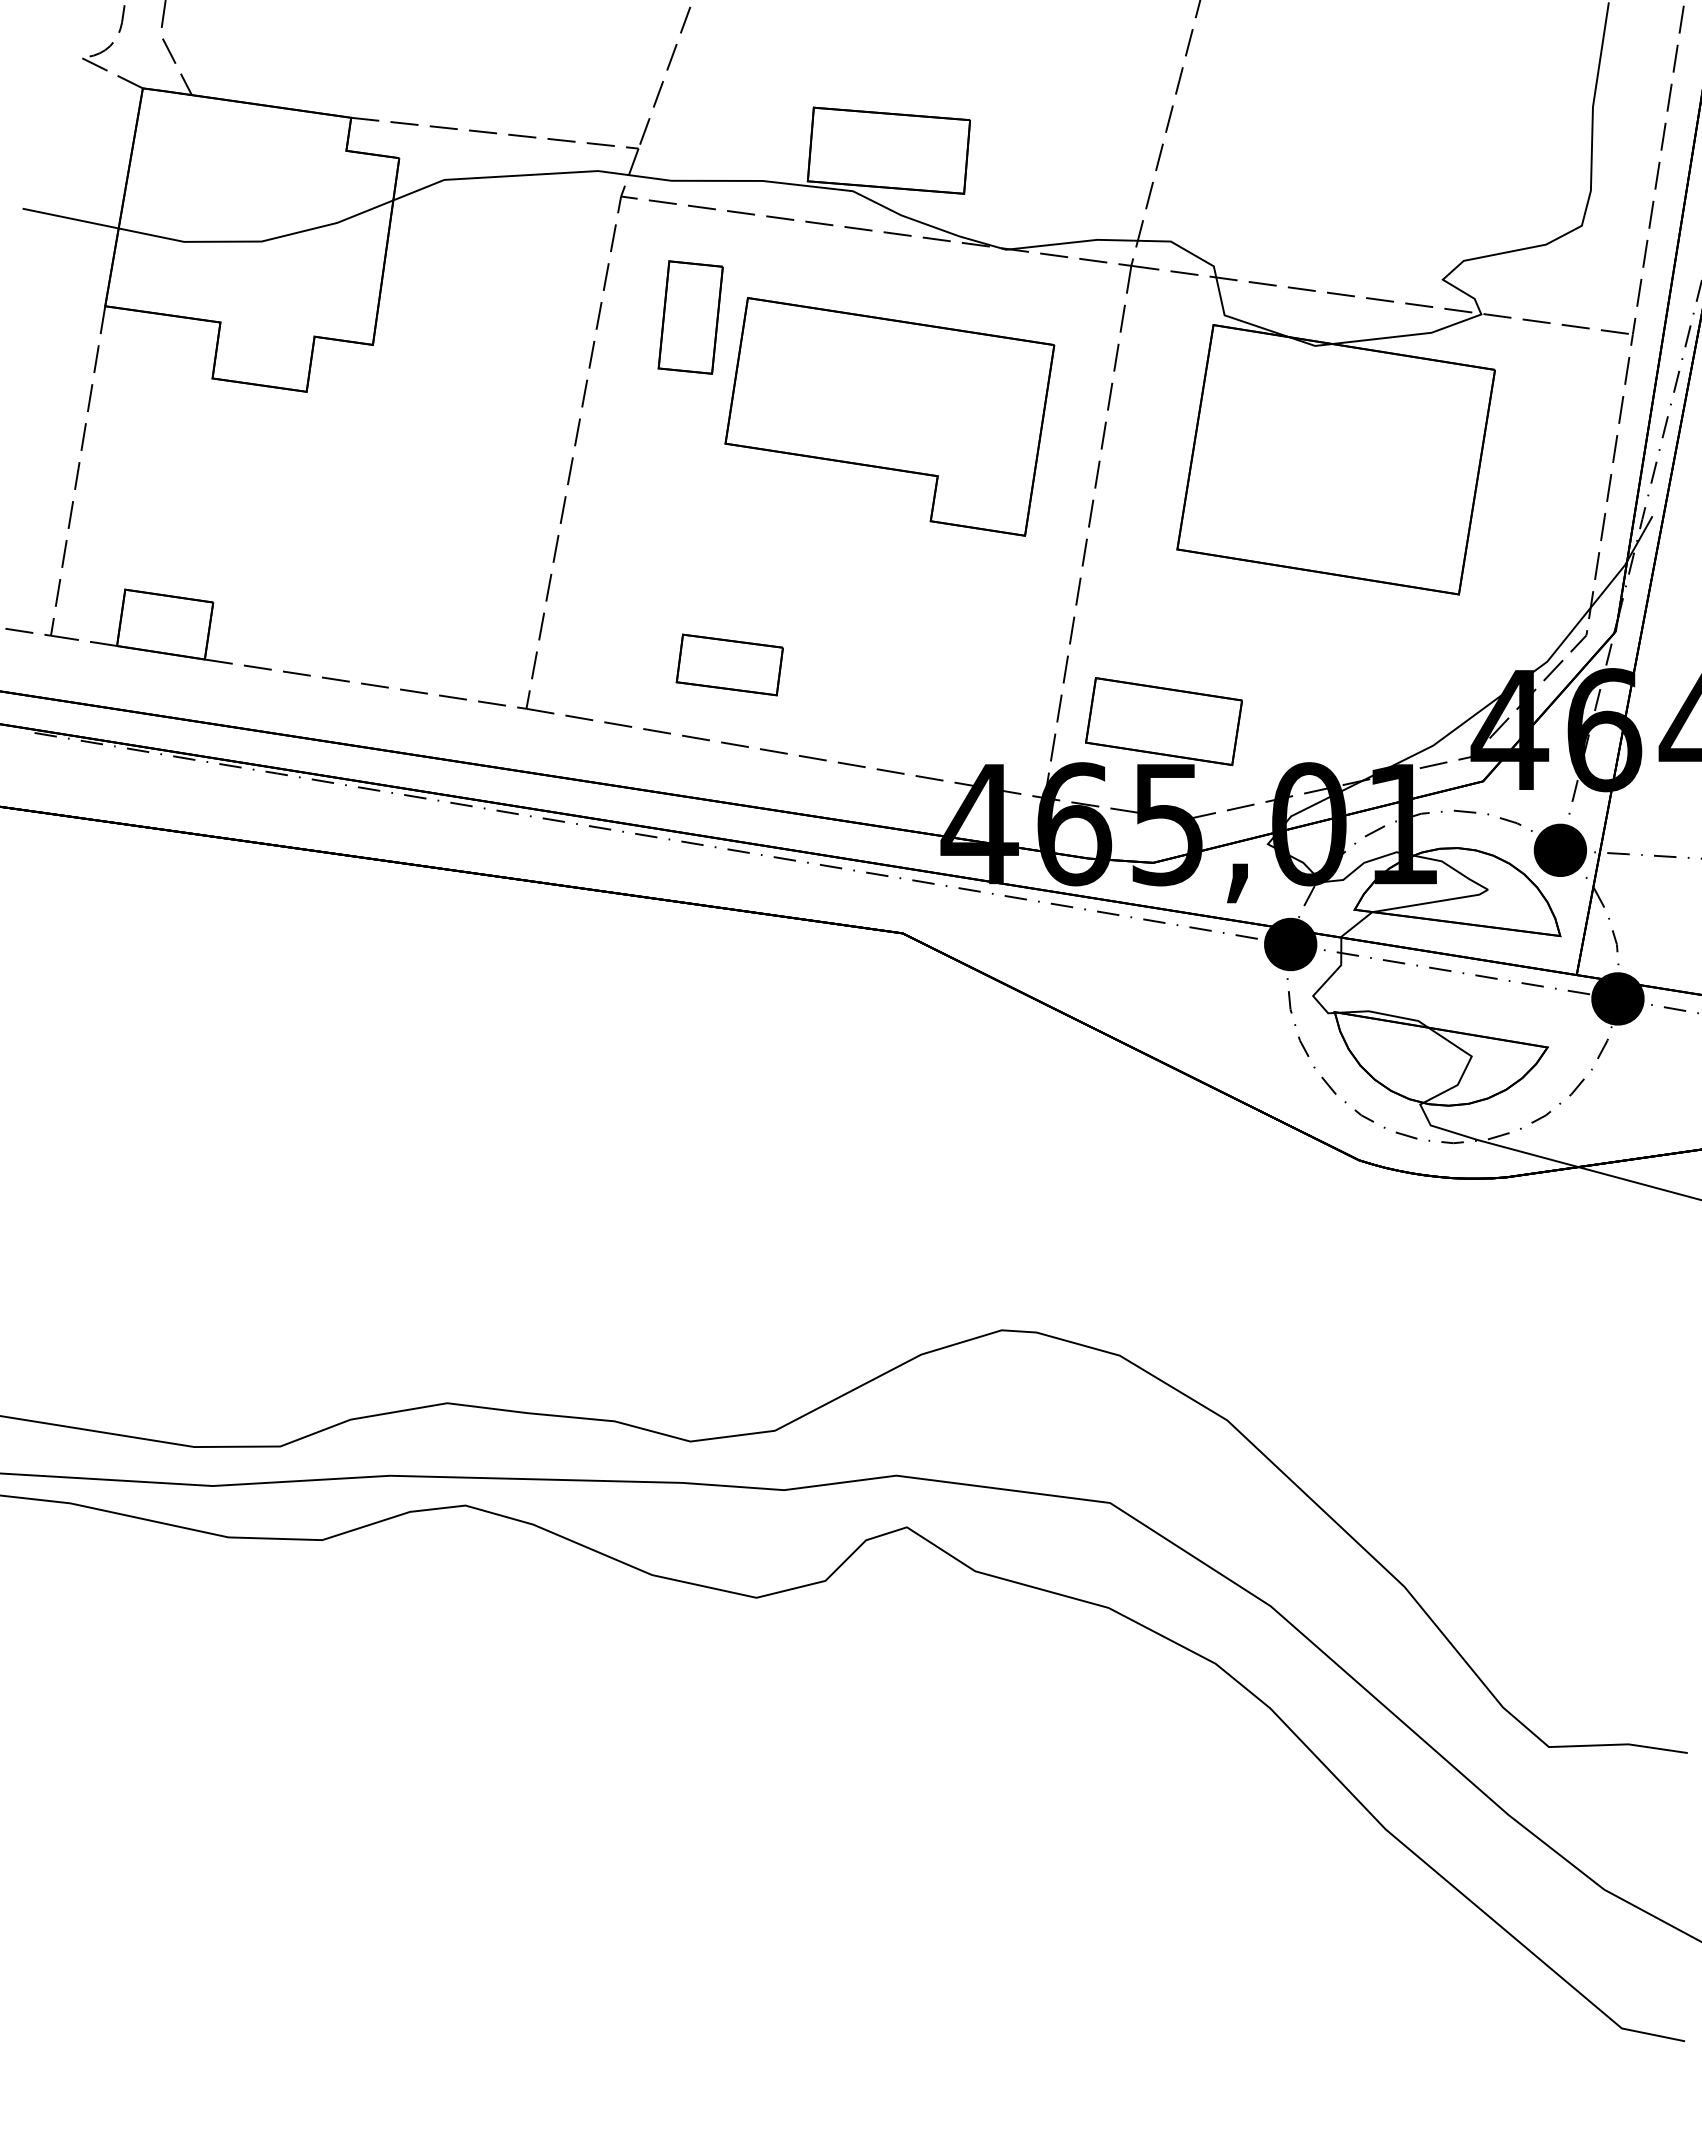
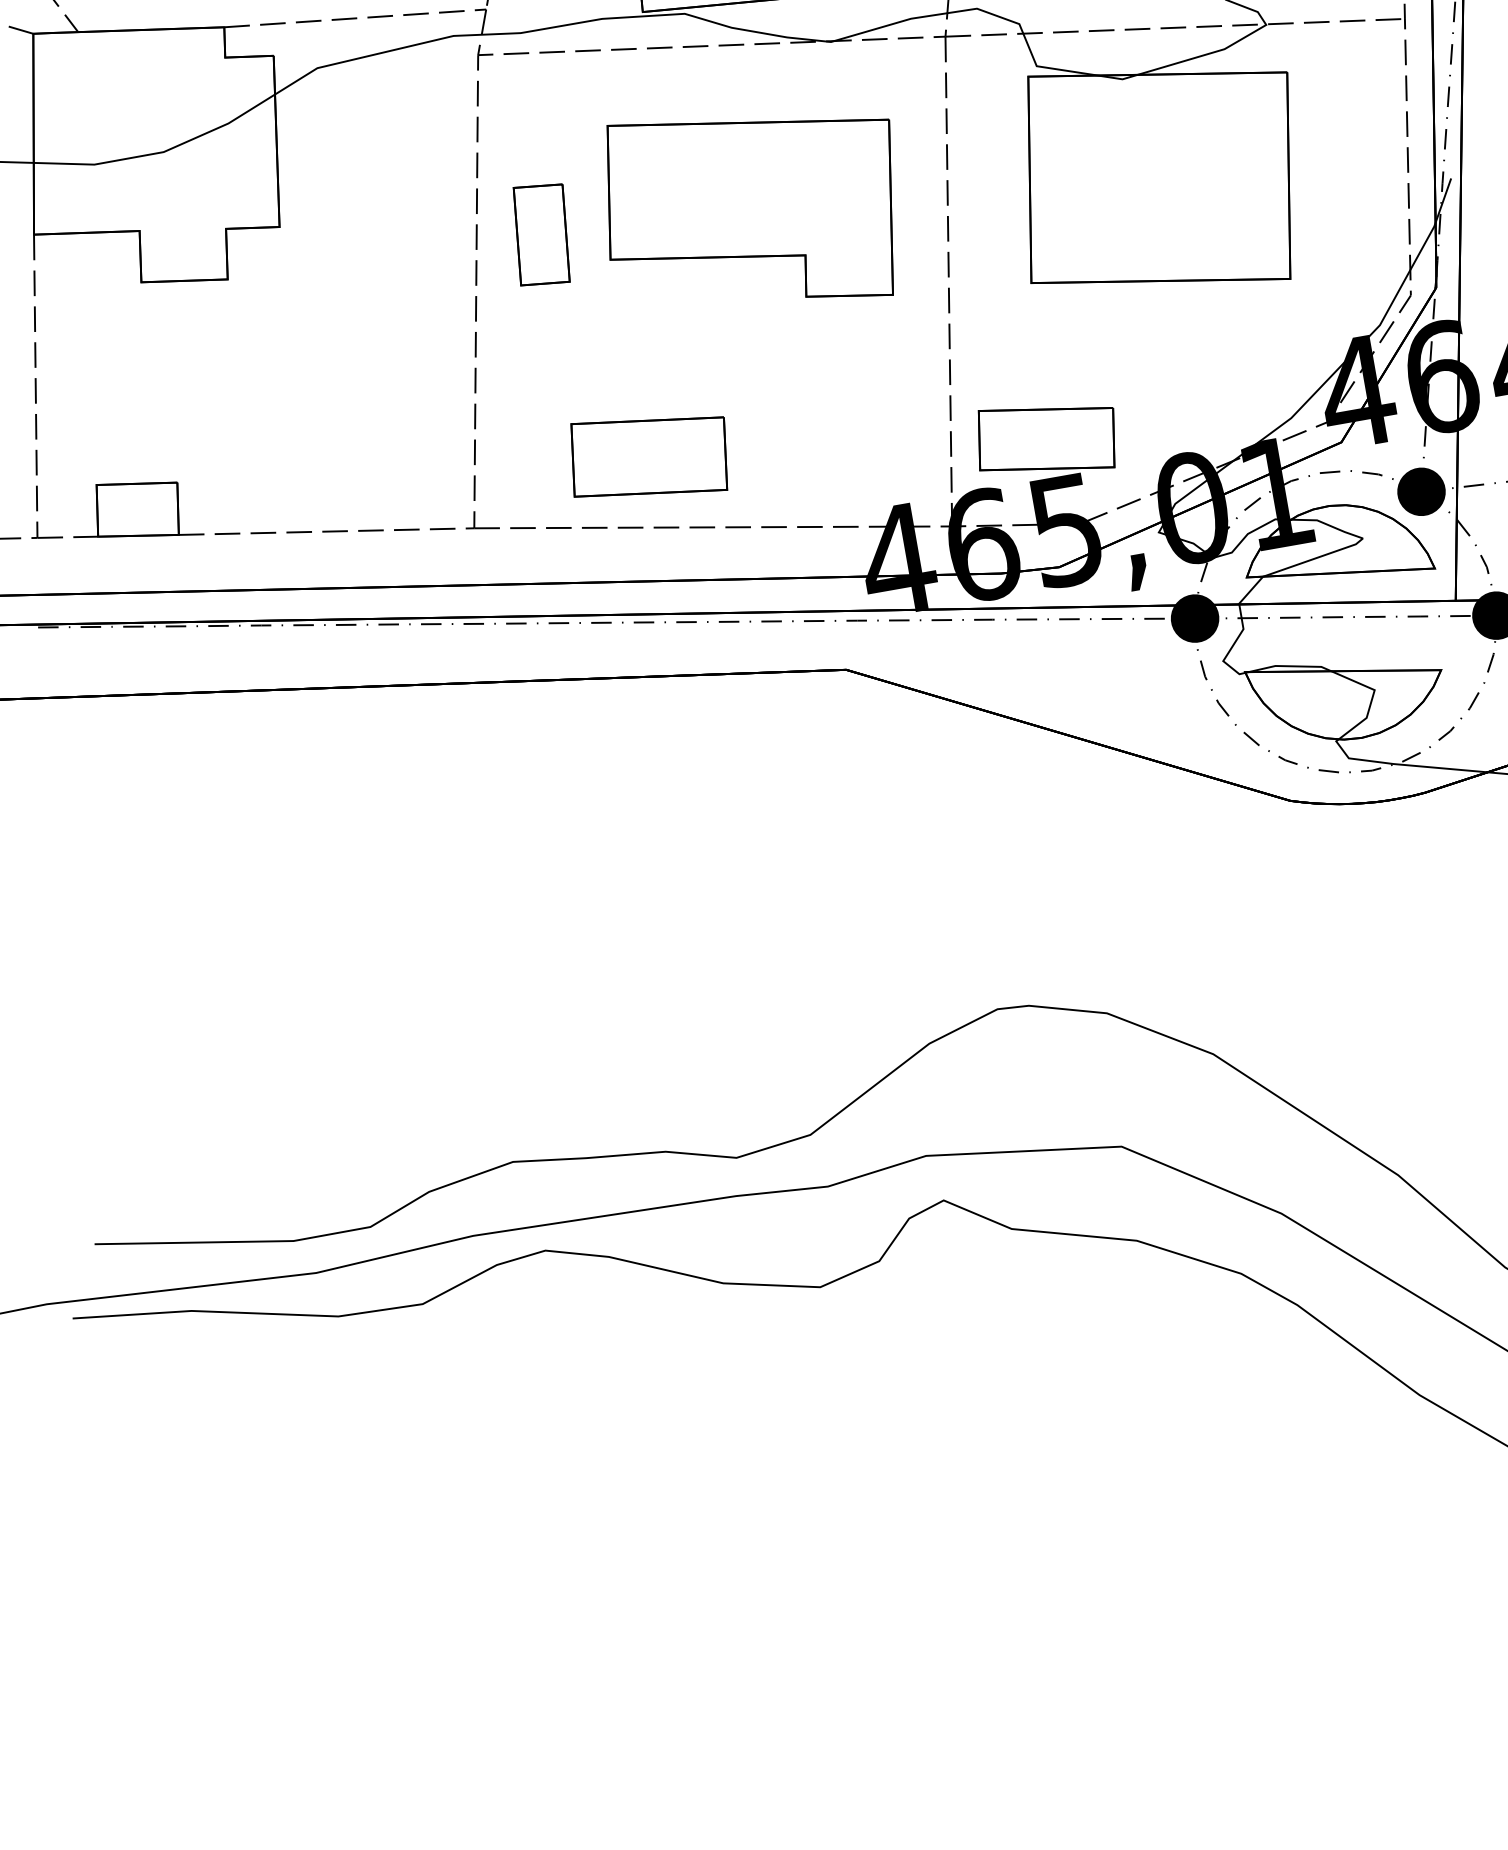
part: (690, 317) -> (541, 234), moved
part: (729, 664) -> (648, 456), size x1.67

